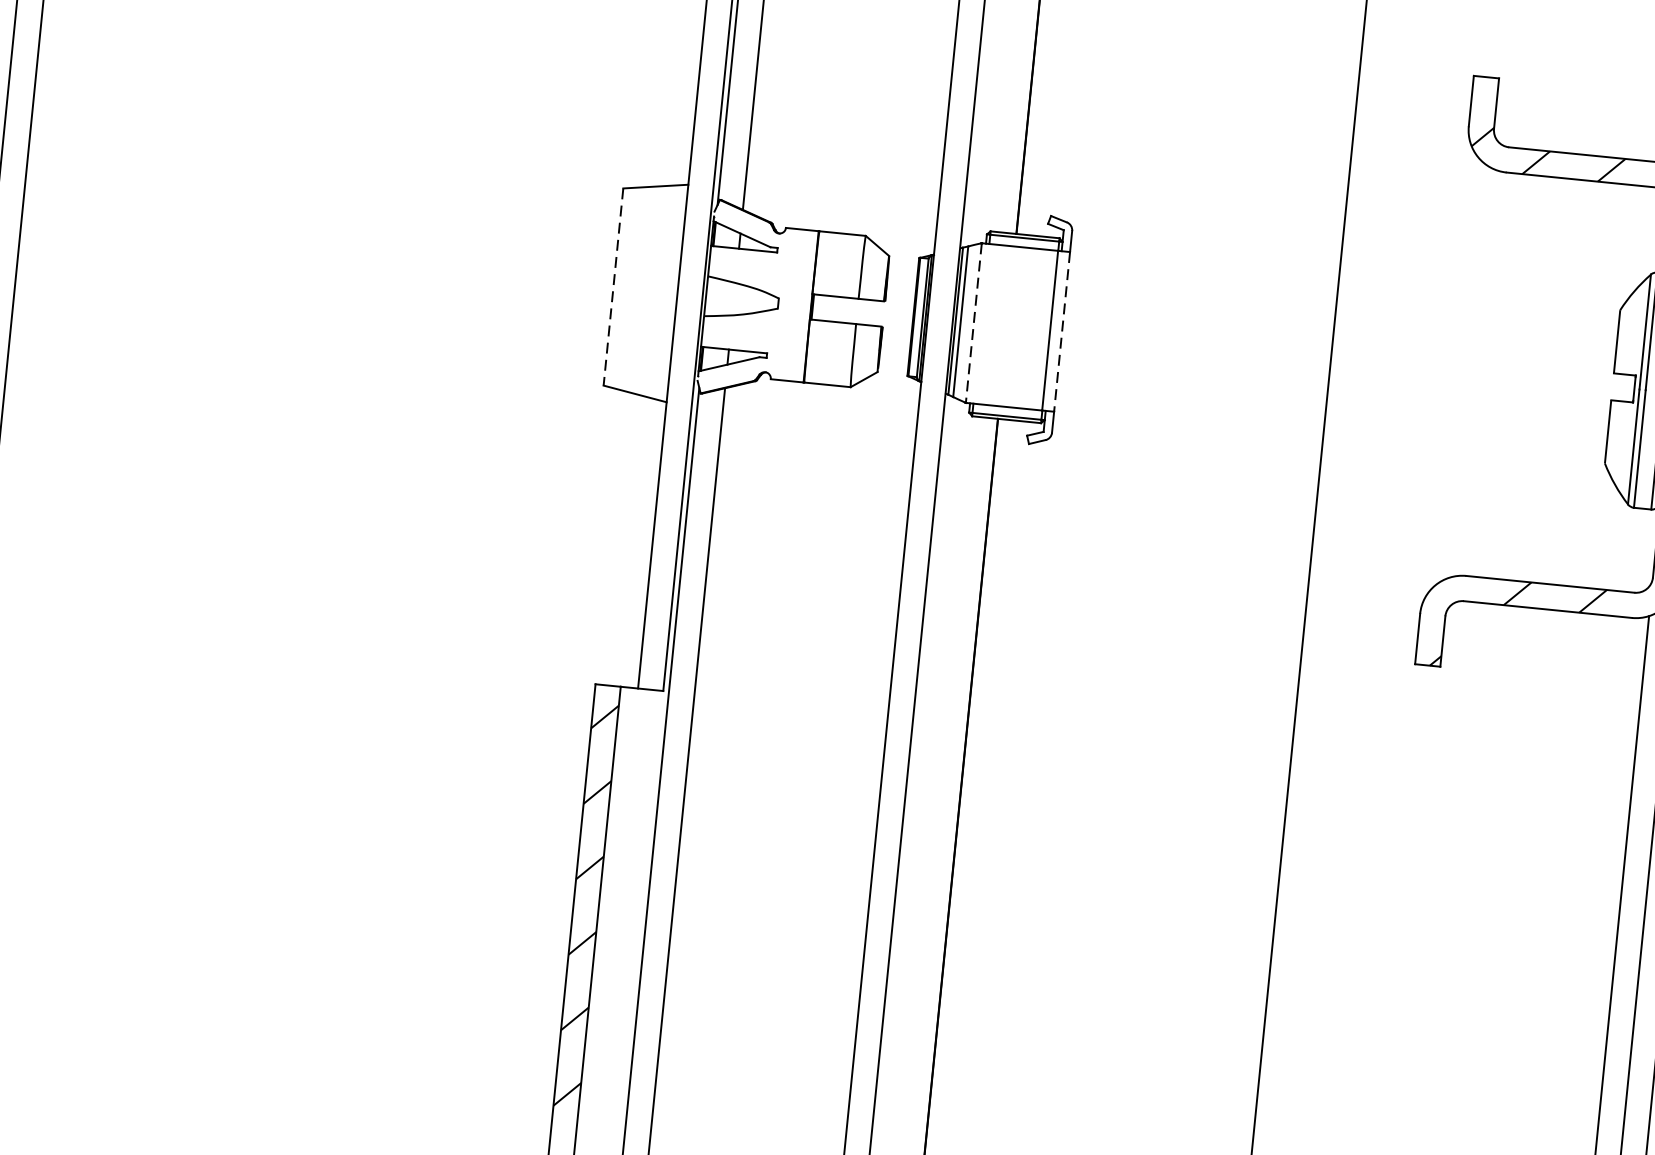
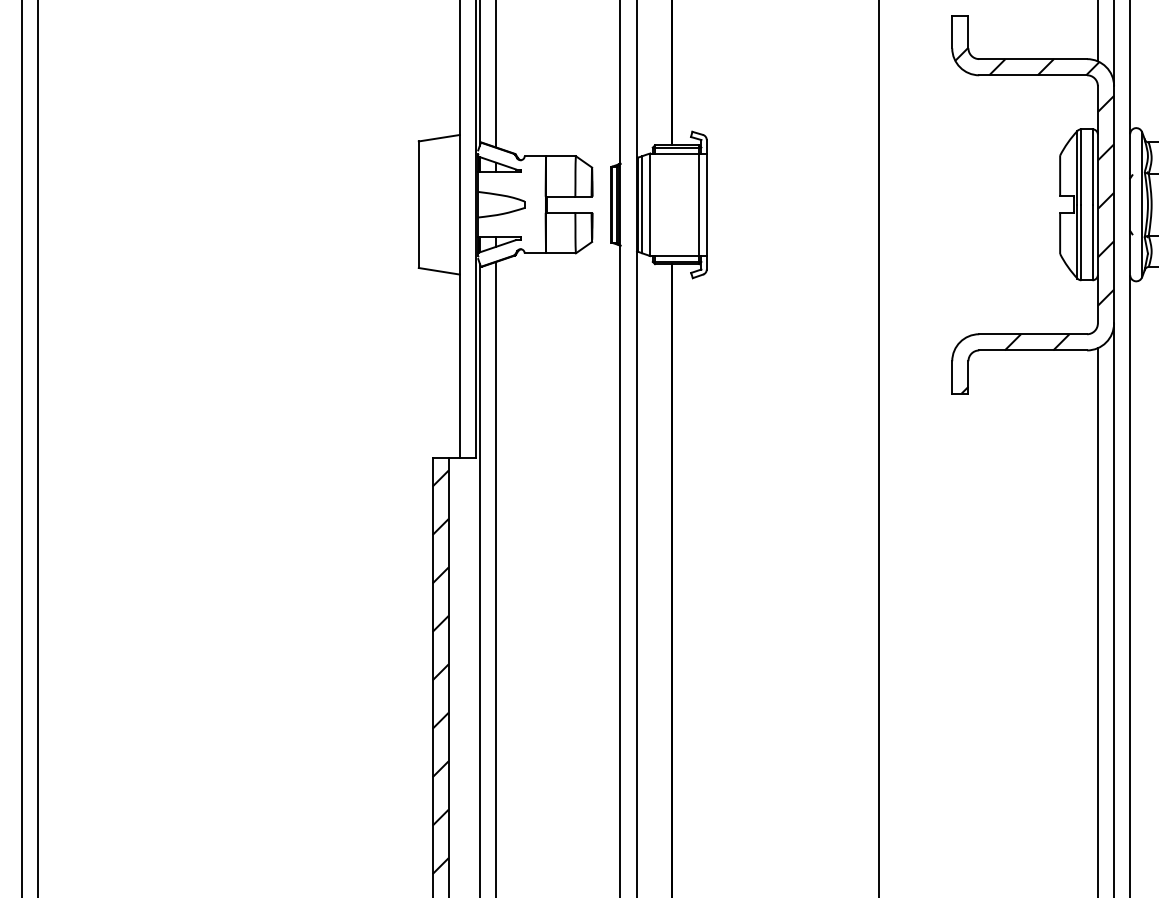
line: (612, 288) -> (418, 205), dashed -> solid
line: (974, 324) -> (650, 205), dashed -> solid
line: (1061, 332) -> (706, 205), dashed -> solid

